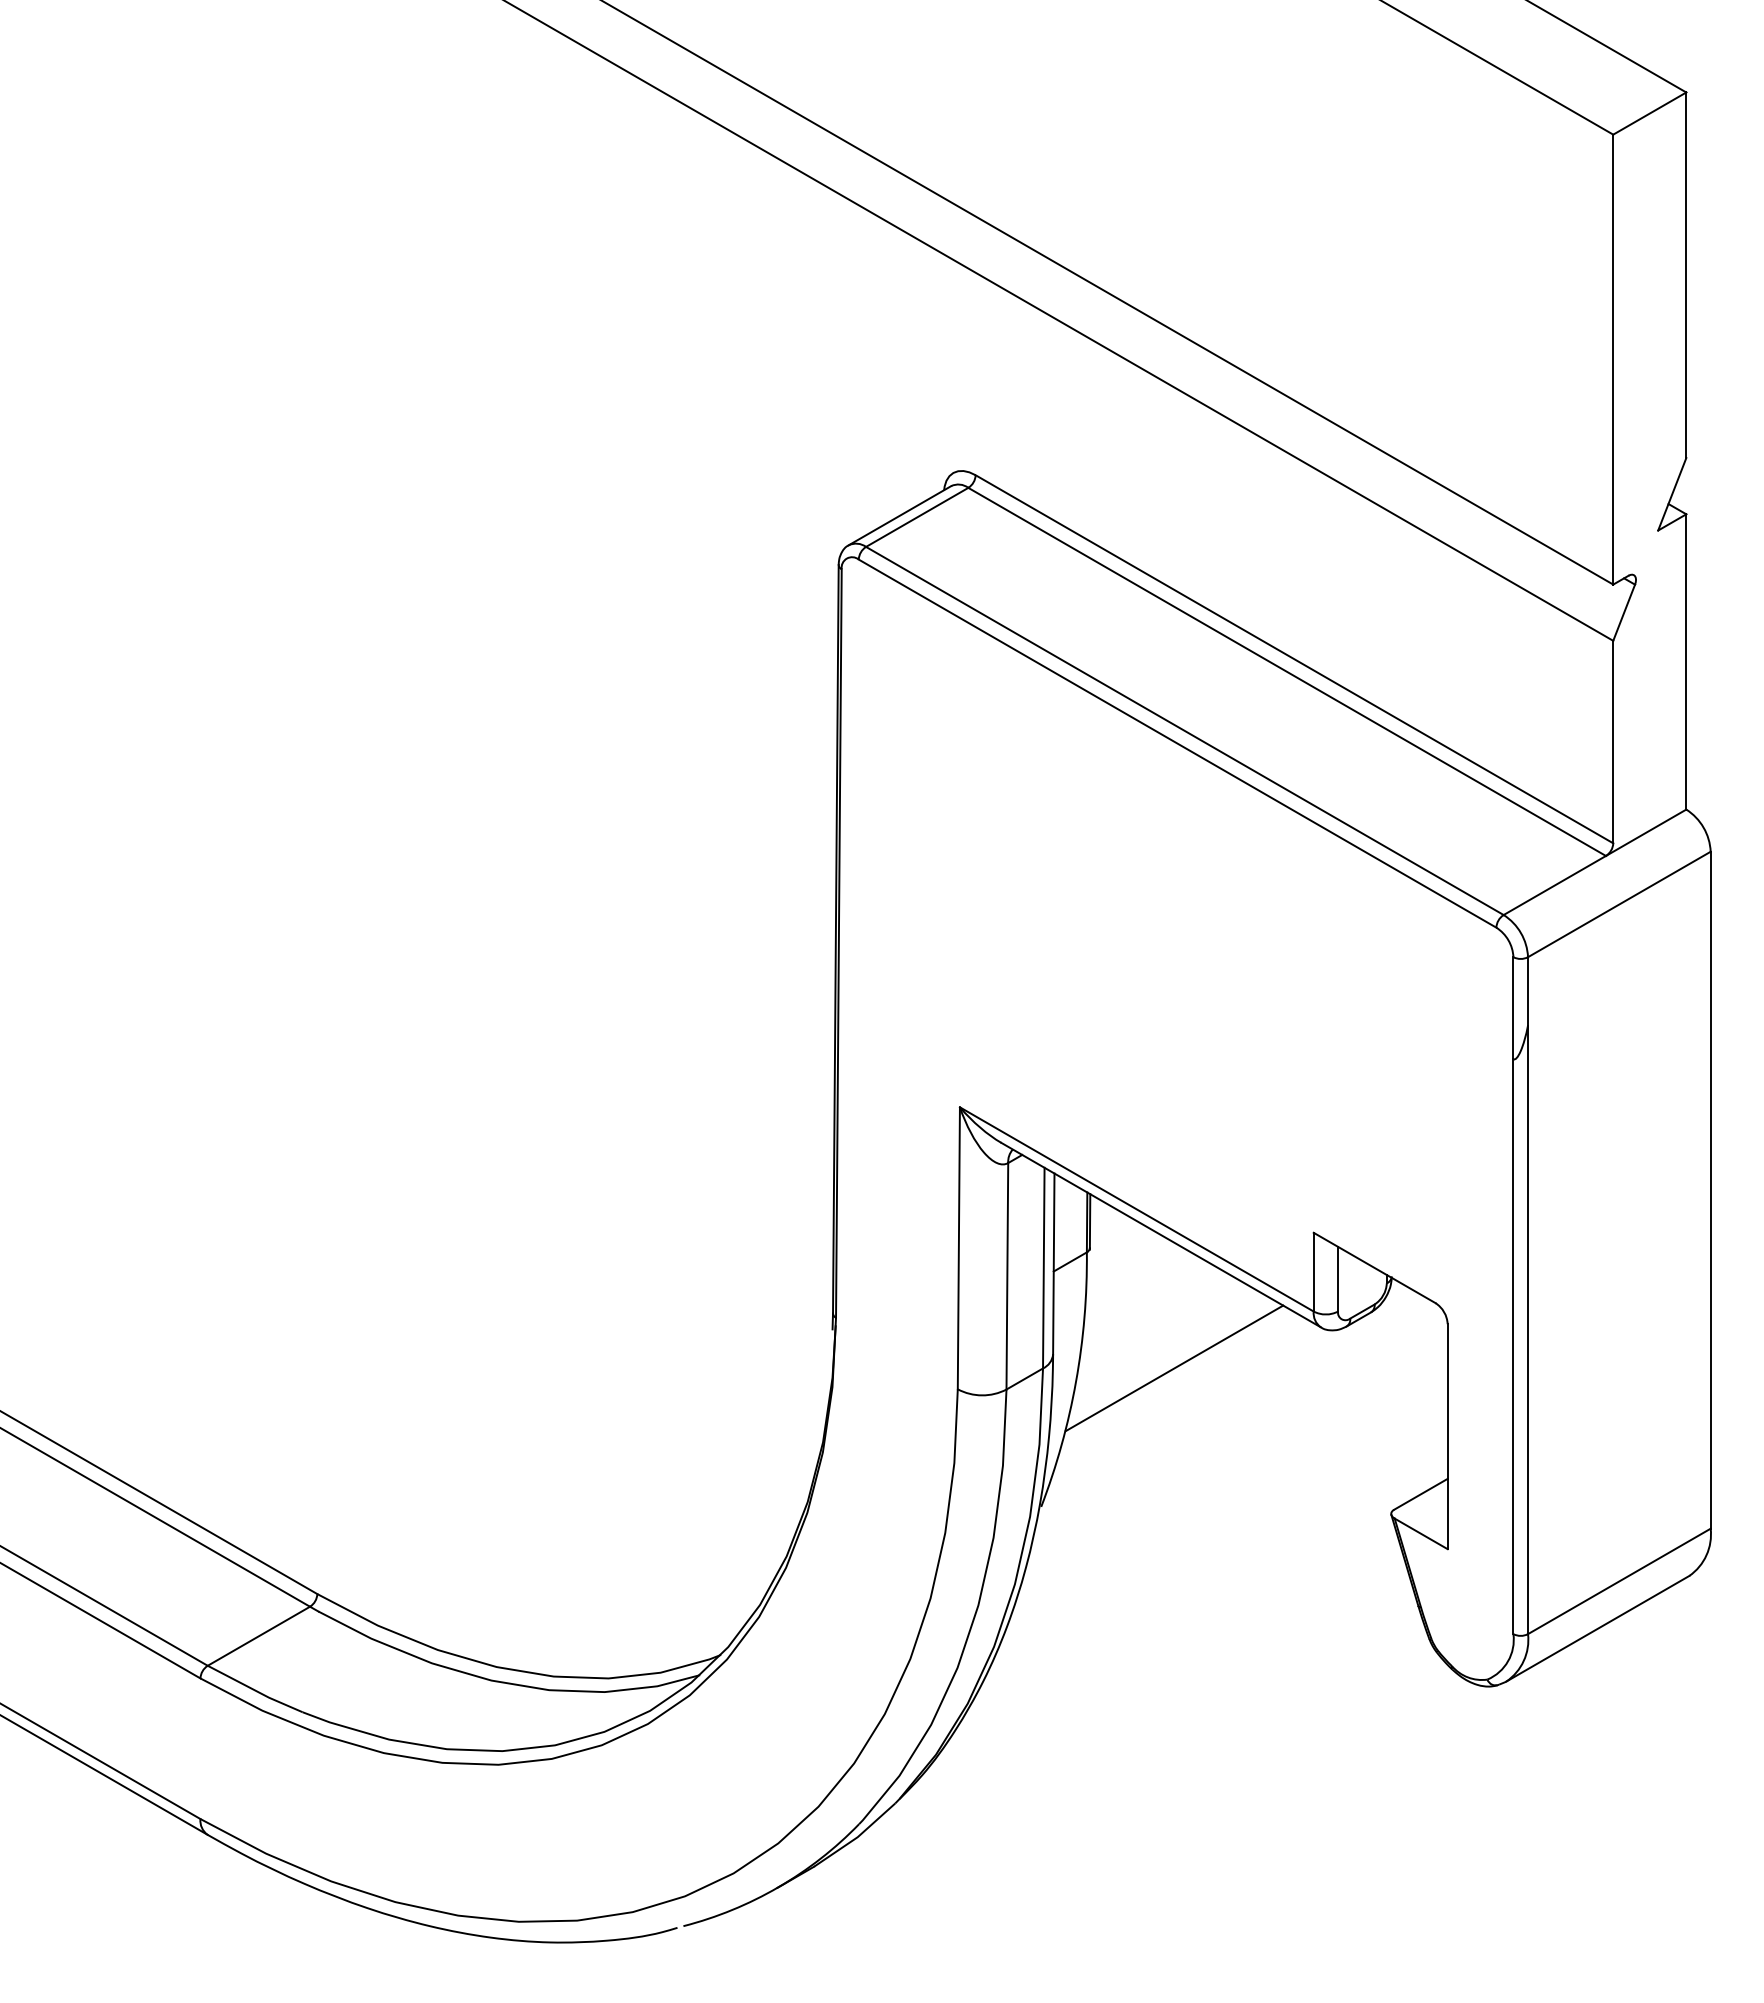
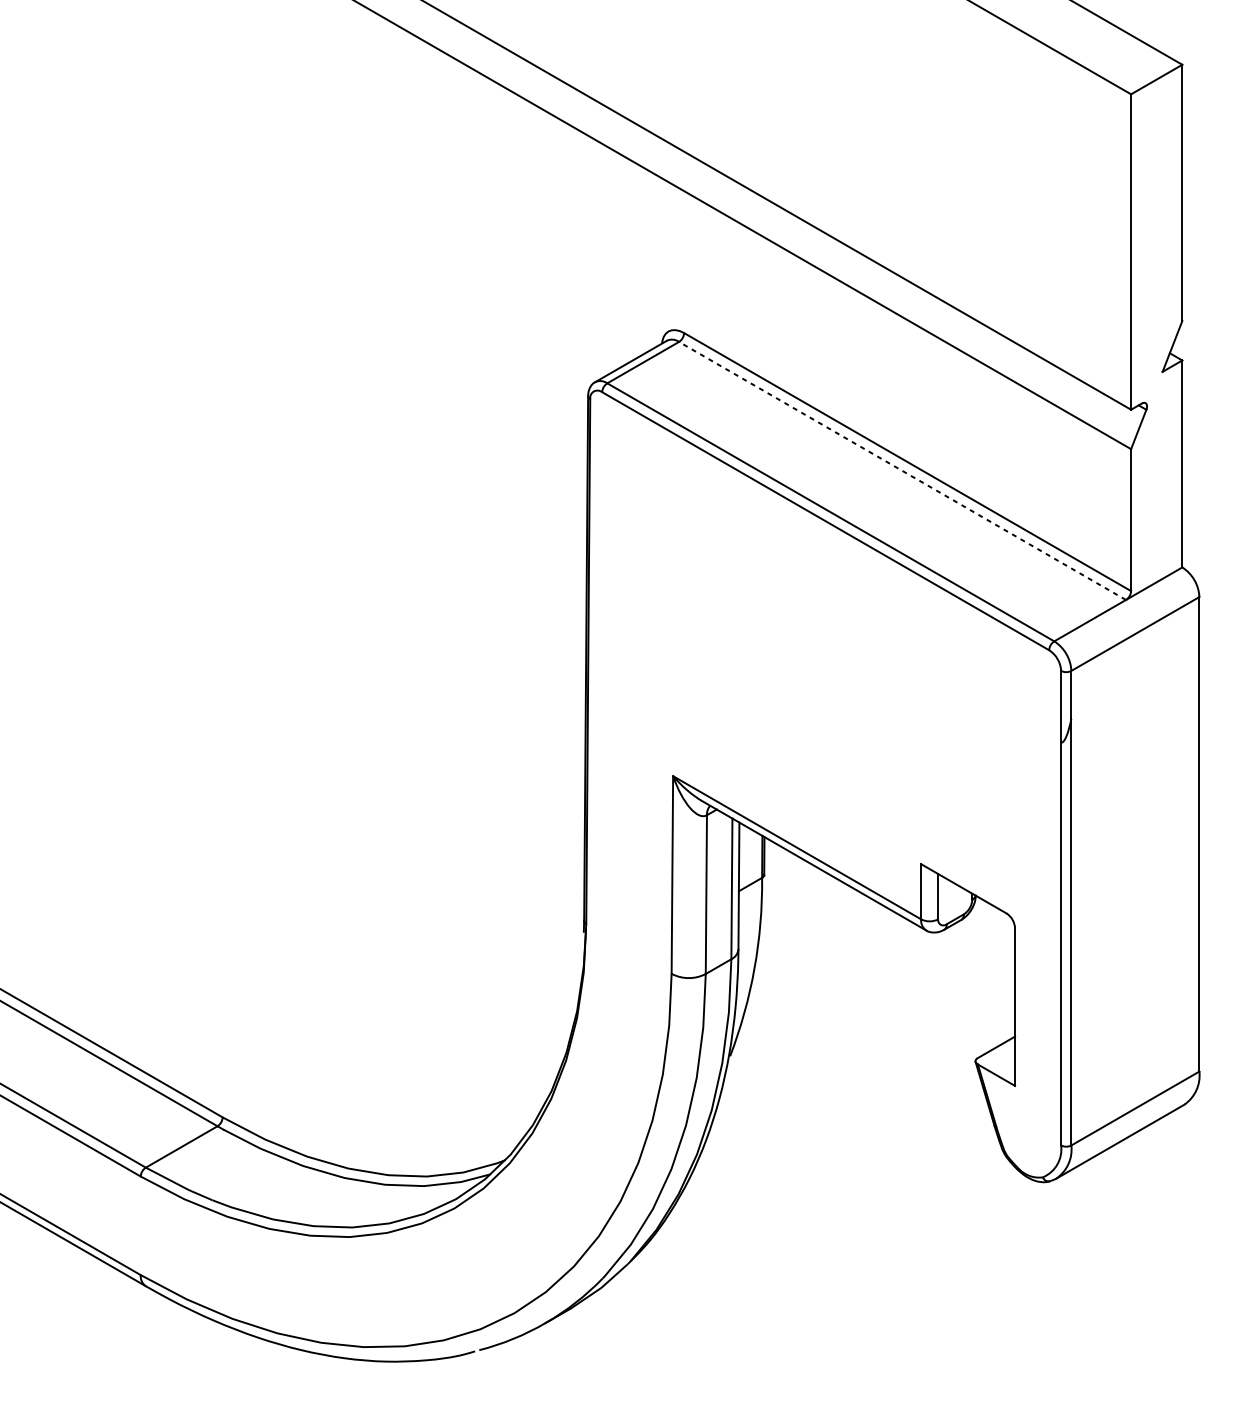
line: (1286, 671) -> (902, 470), solid -> dashed
line: (1174, 1368) -> (823, 959), removed

